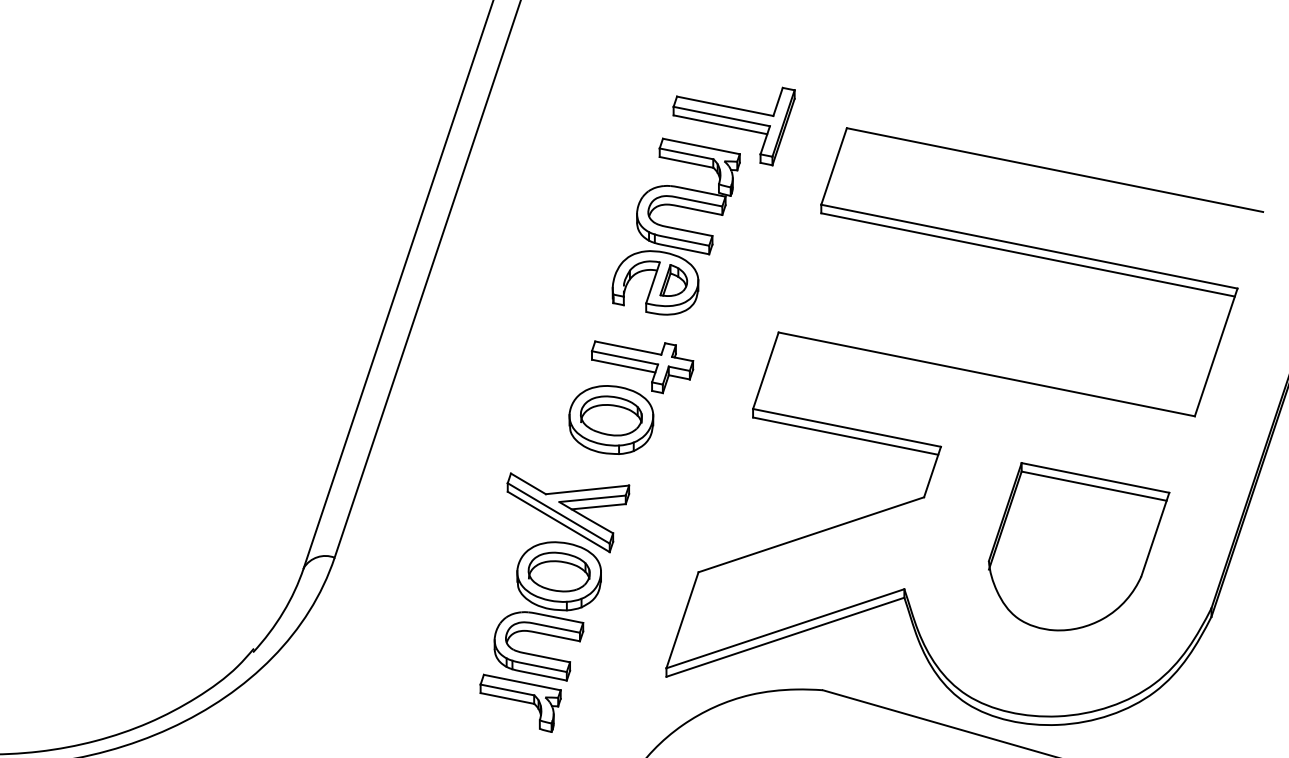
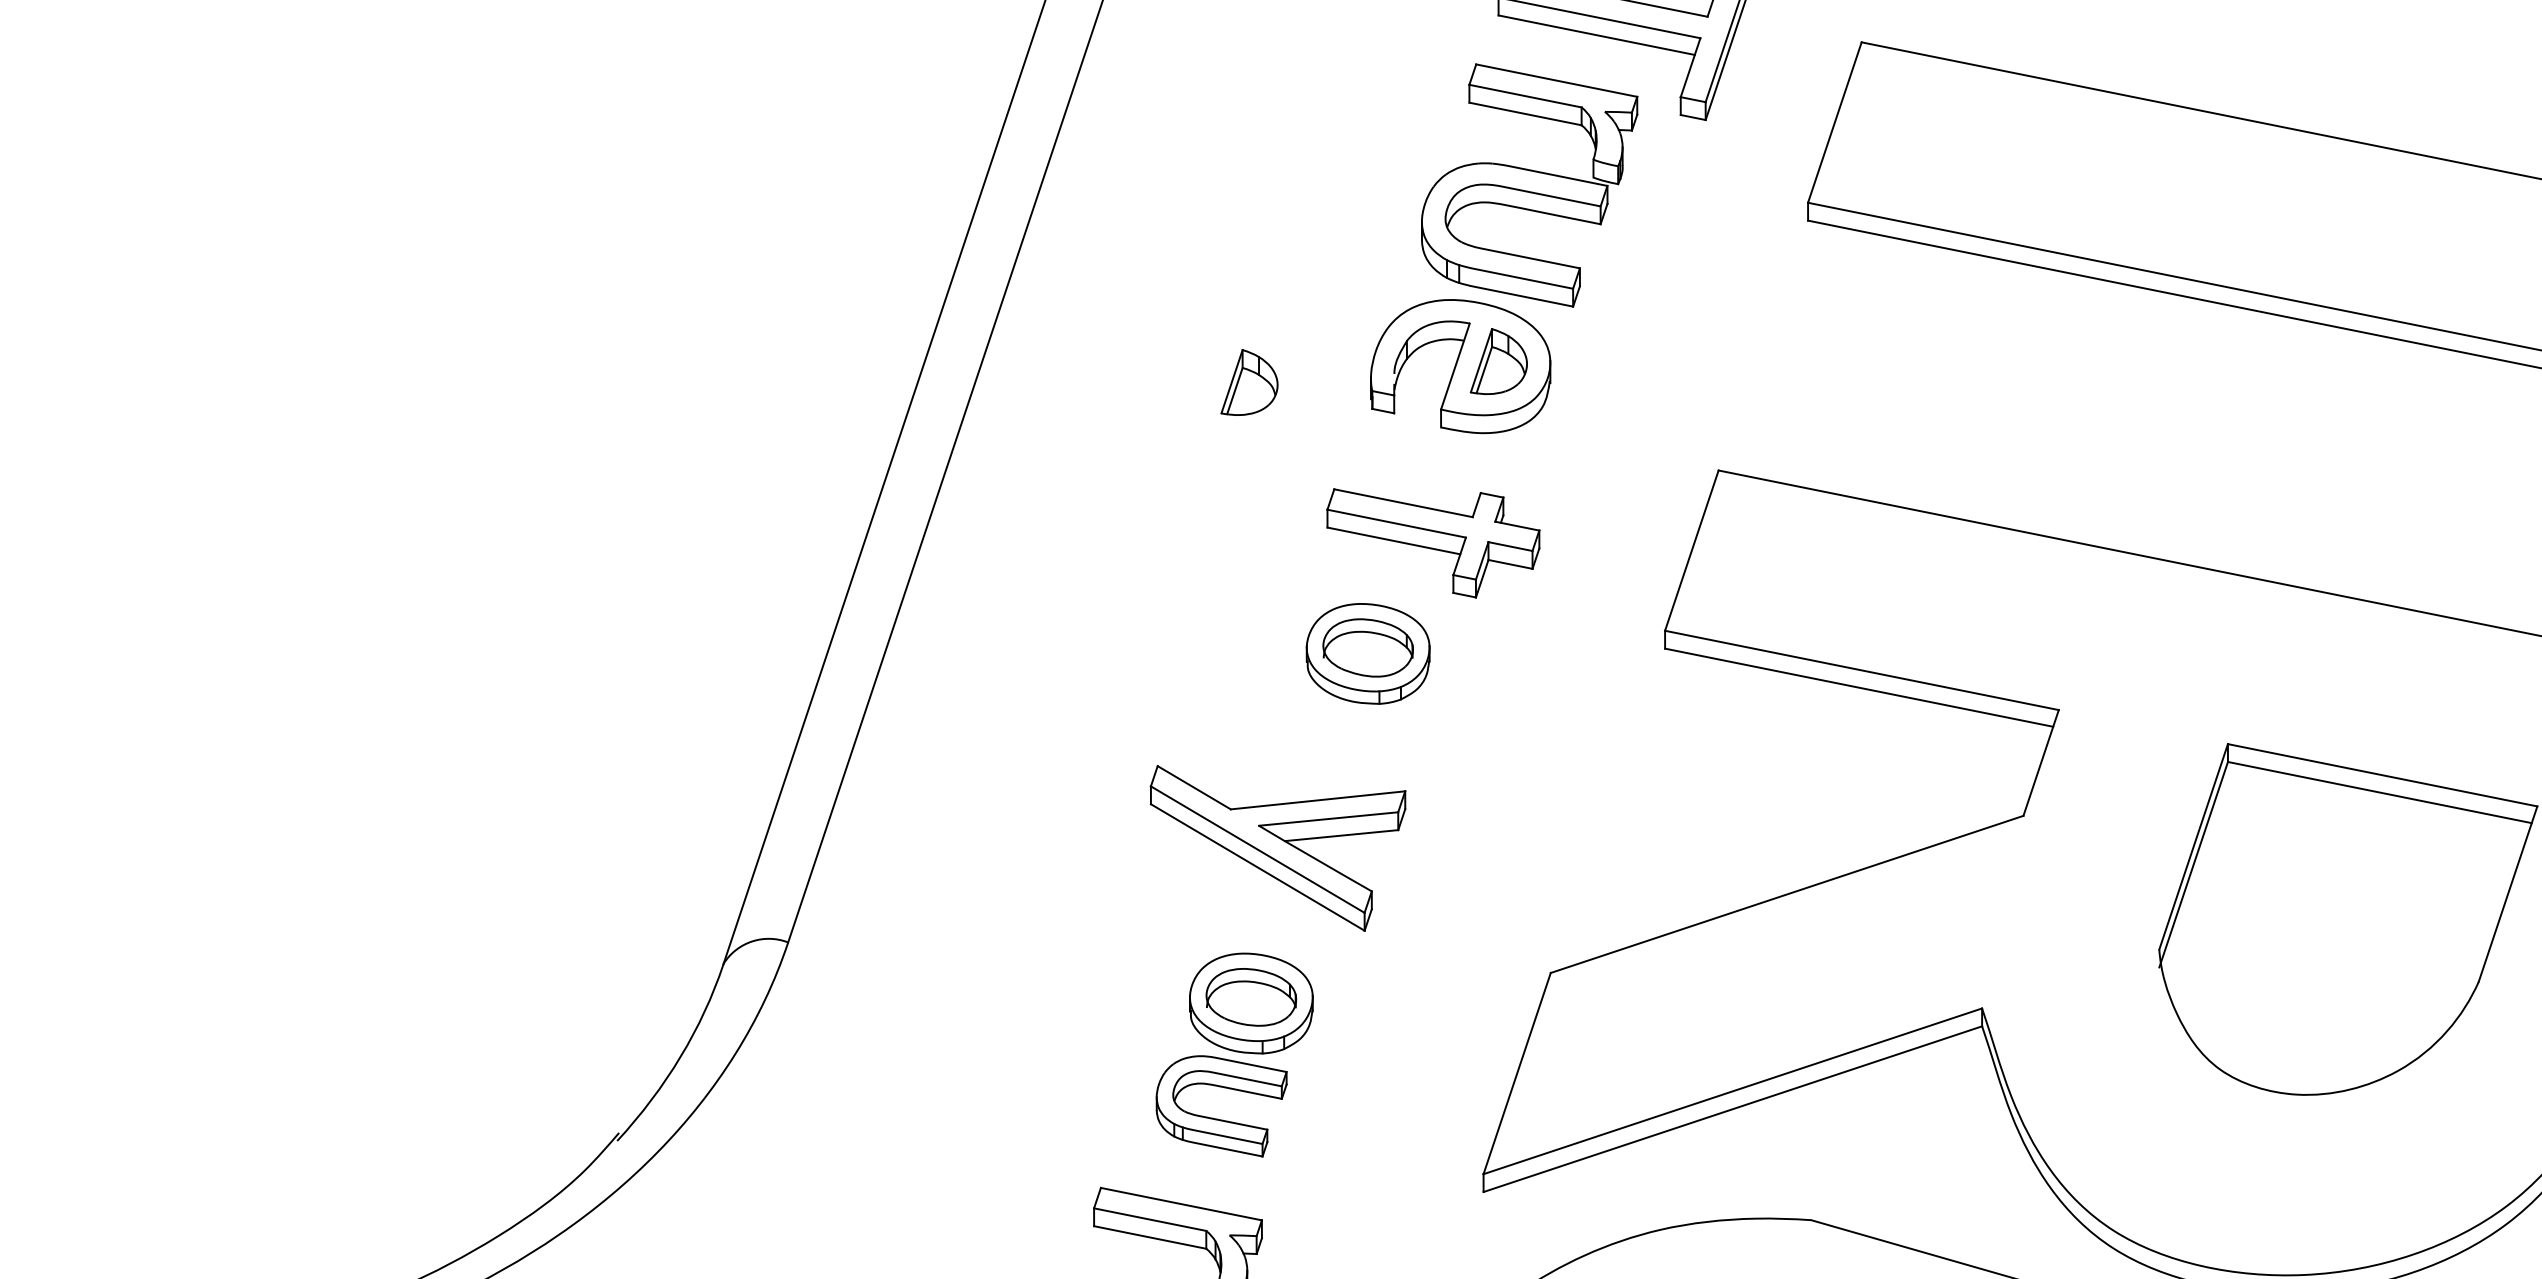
part: (554, 290) -> (1248, 382), added
part: (611, 419) -> (1368, 652), size x0.7
part: (547, 611) -> (1234, 1055), size x0.7

